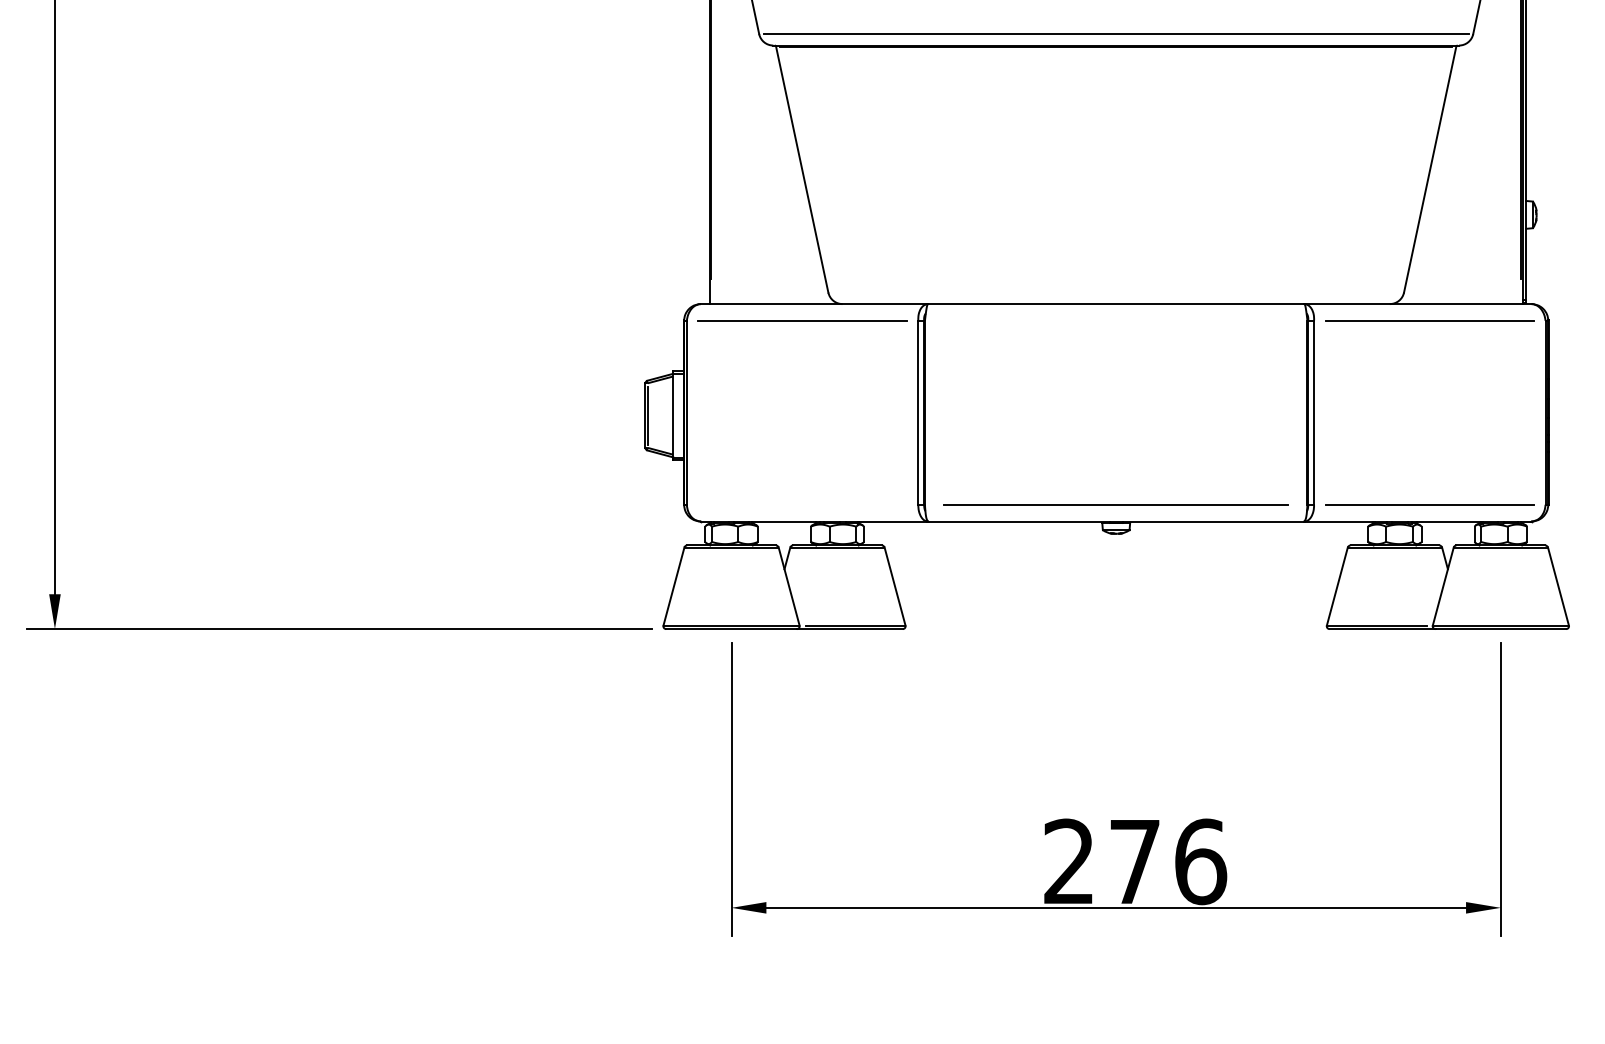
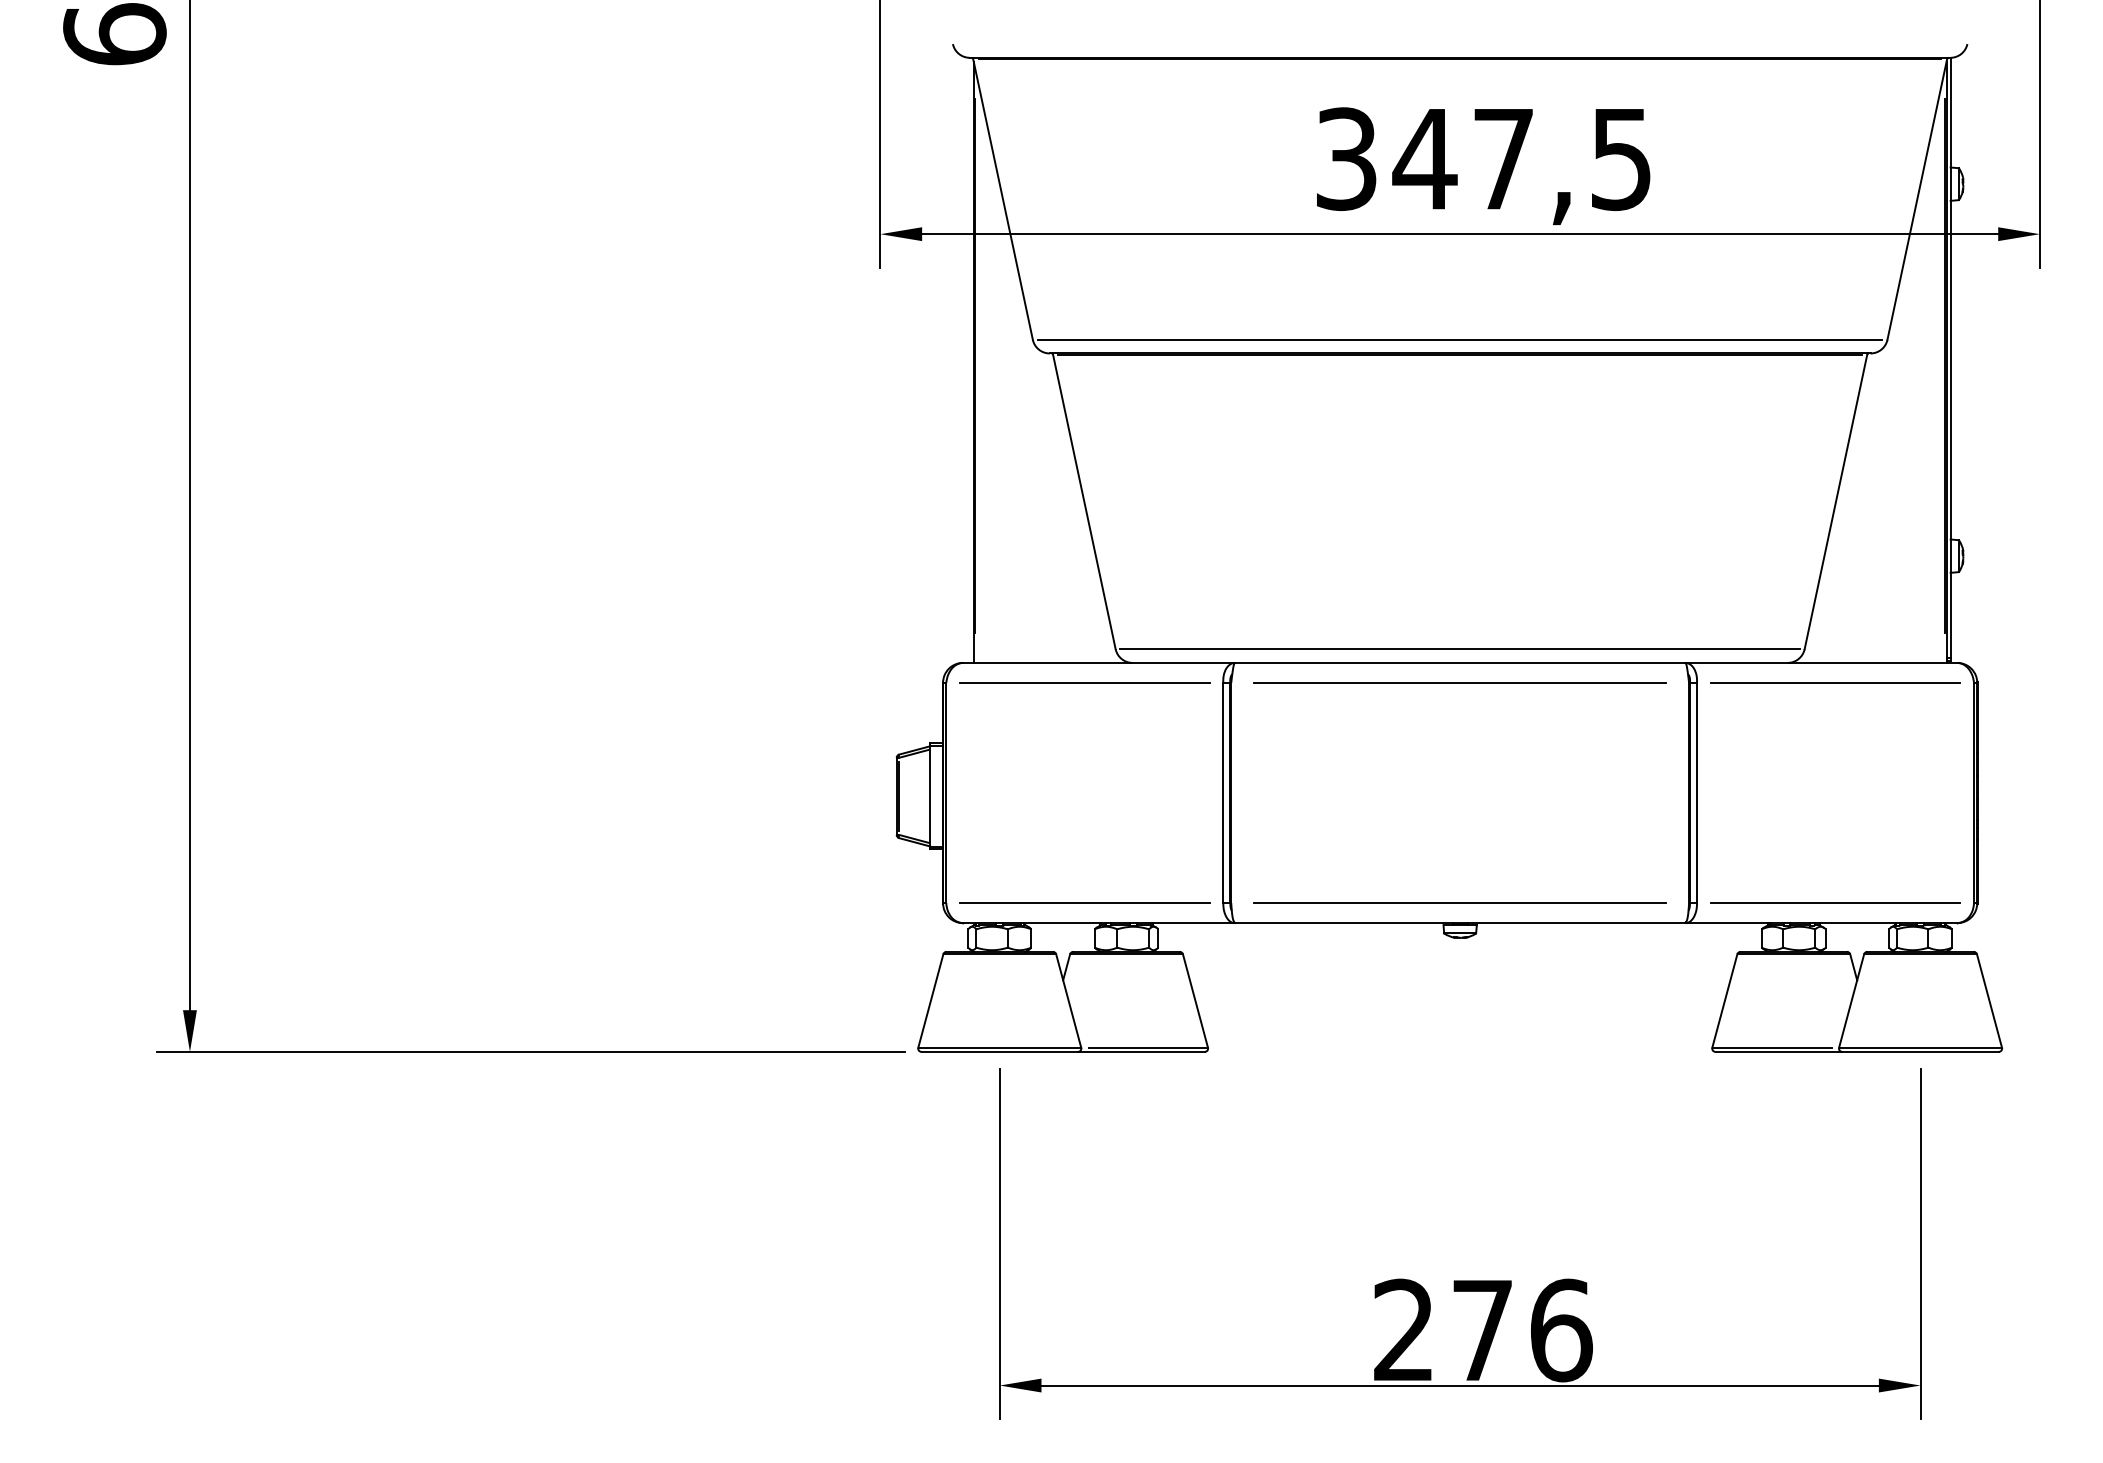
line: (1115, 292) -> (1459, 649), added
line: (1115, 320) -> (1459, 682), added
line: (802, 505) -> (1084, 903), added

